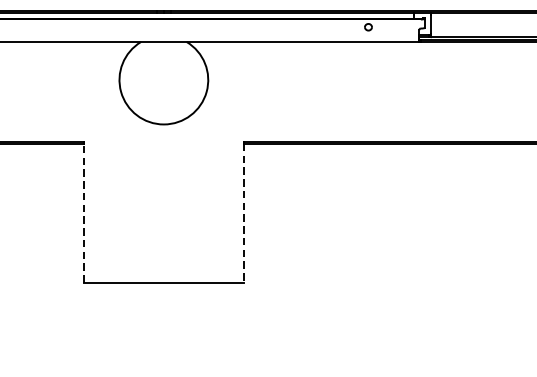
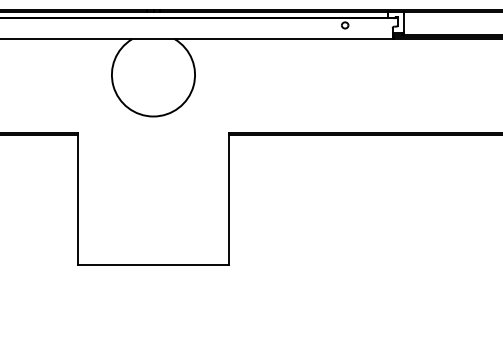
line: (83, 213) -> (78, 199), dashed -> solid
line: (243, 213) -> (228, 199), dashed -> solid

